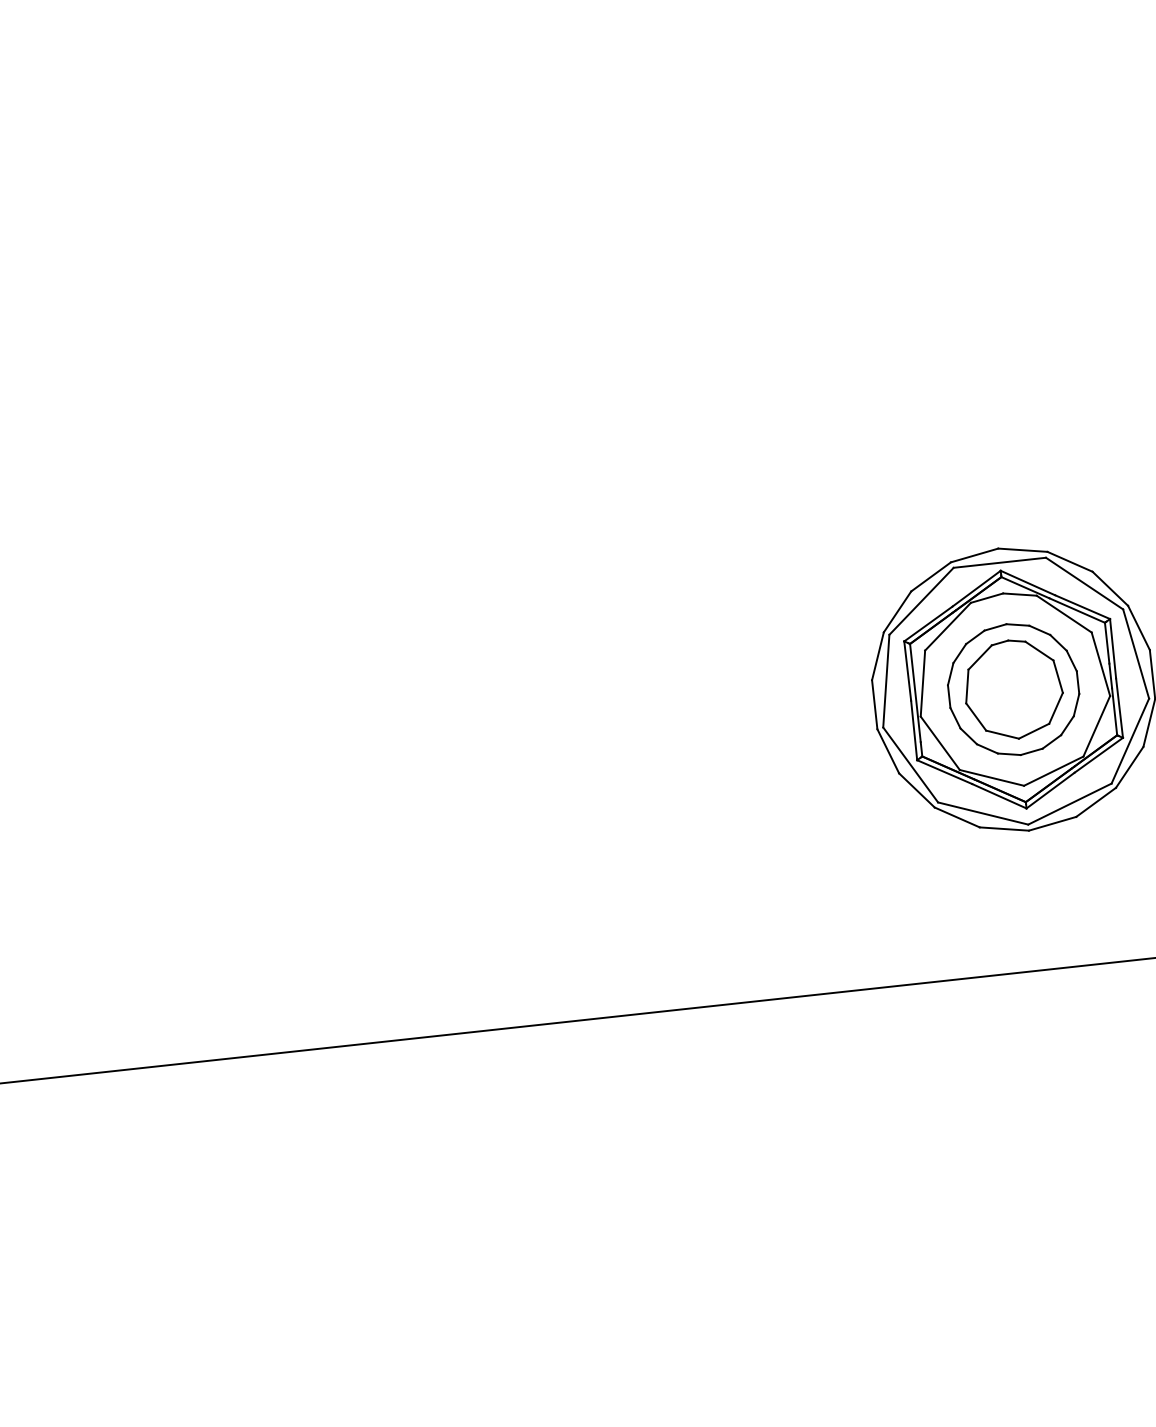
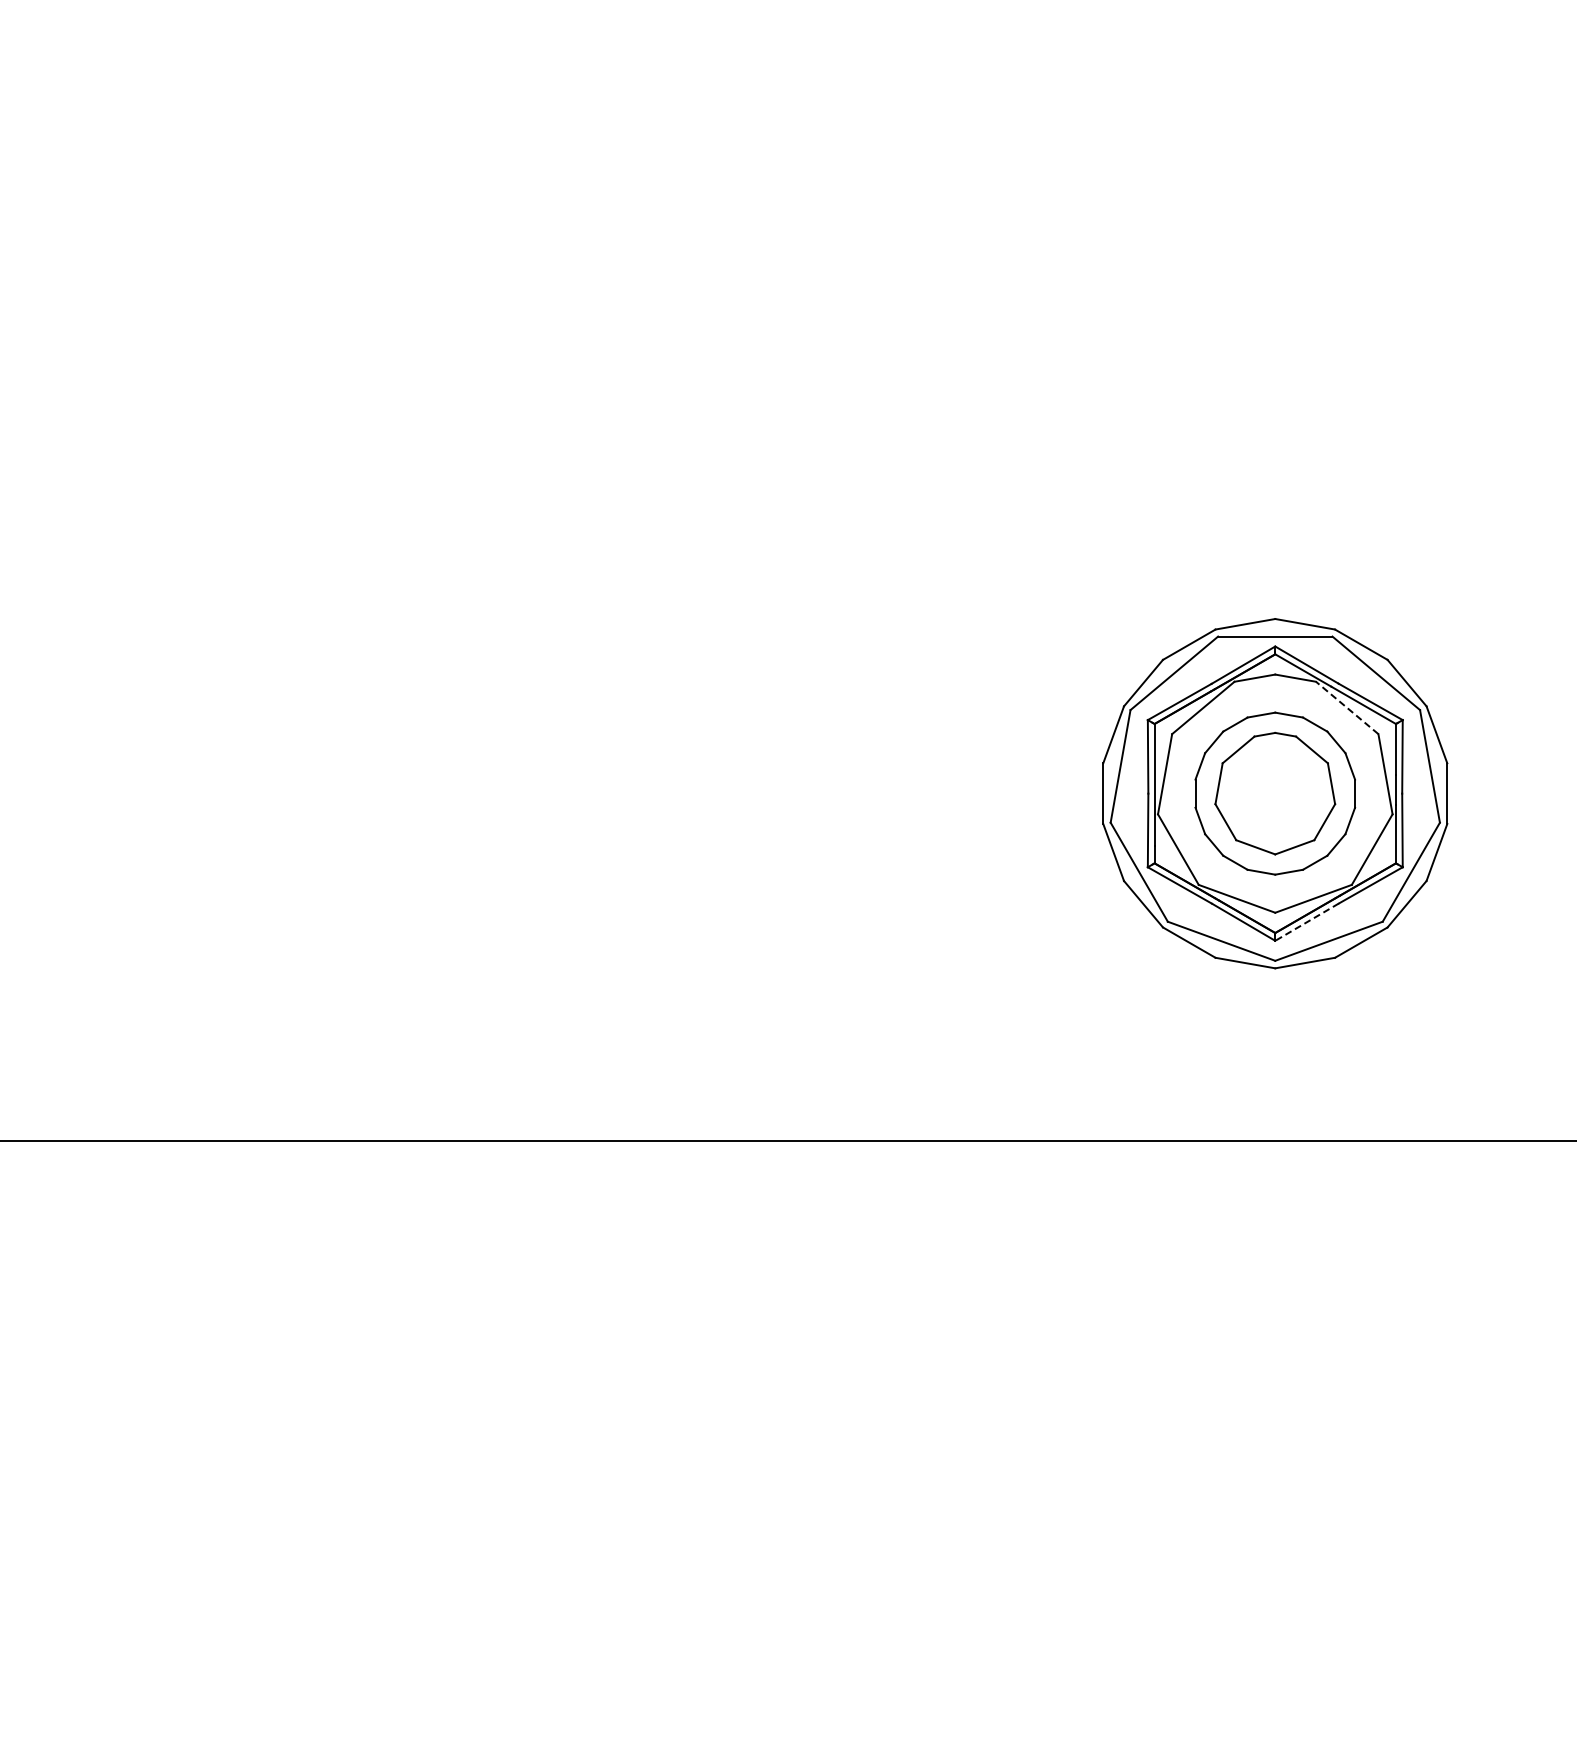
line: (1064, 613) -> (1347, 707), solid -> dashed
line: (1050, 790) -> (1307, 922), solid -> dashed

